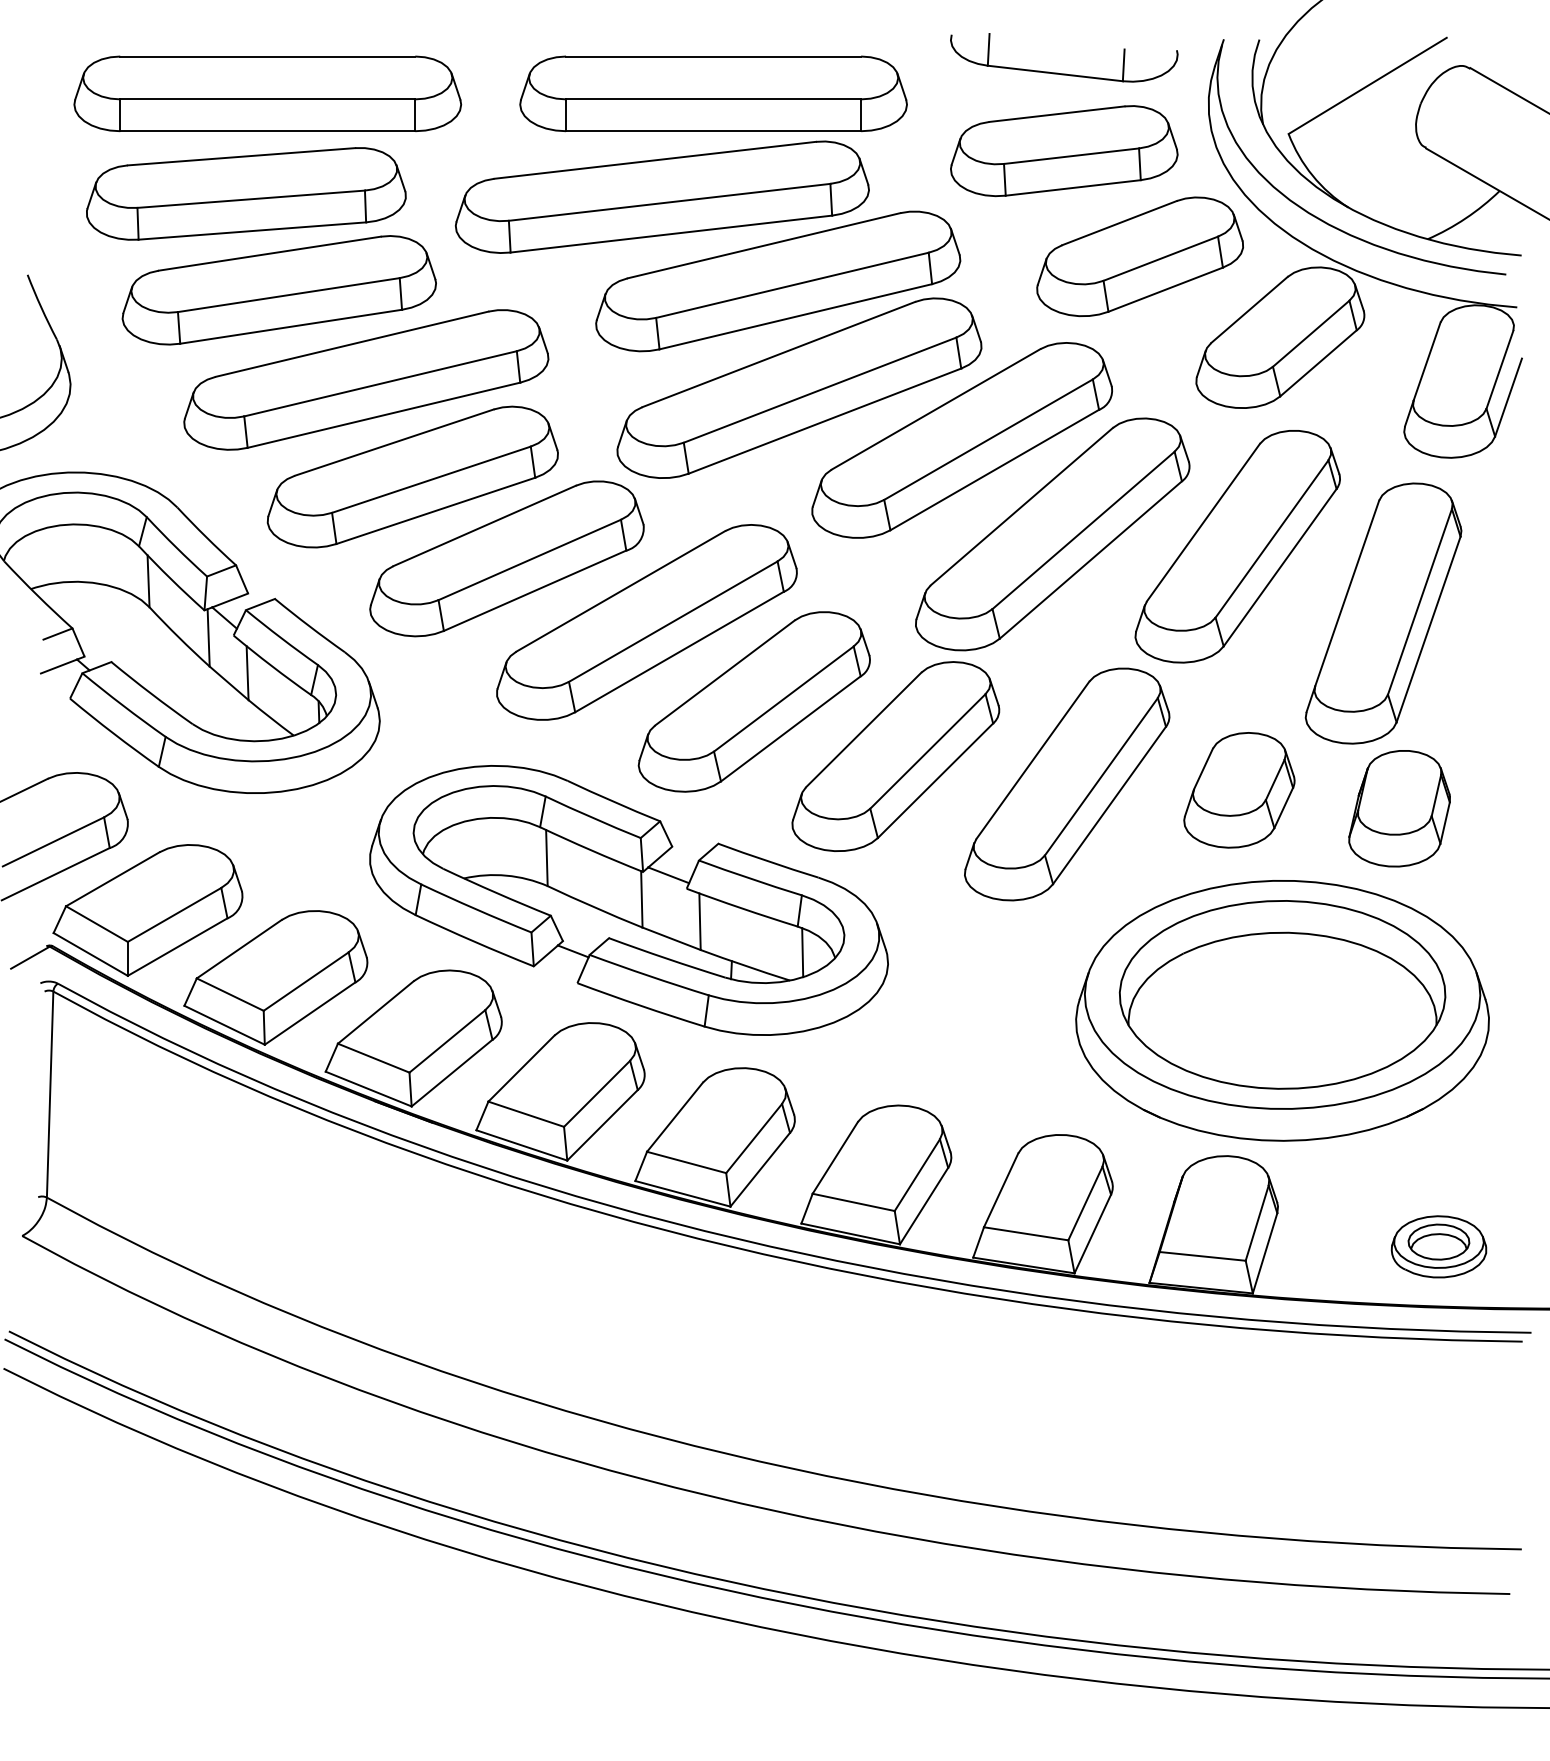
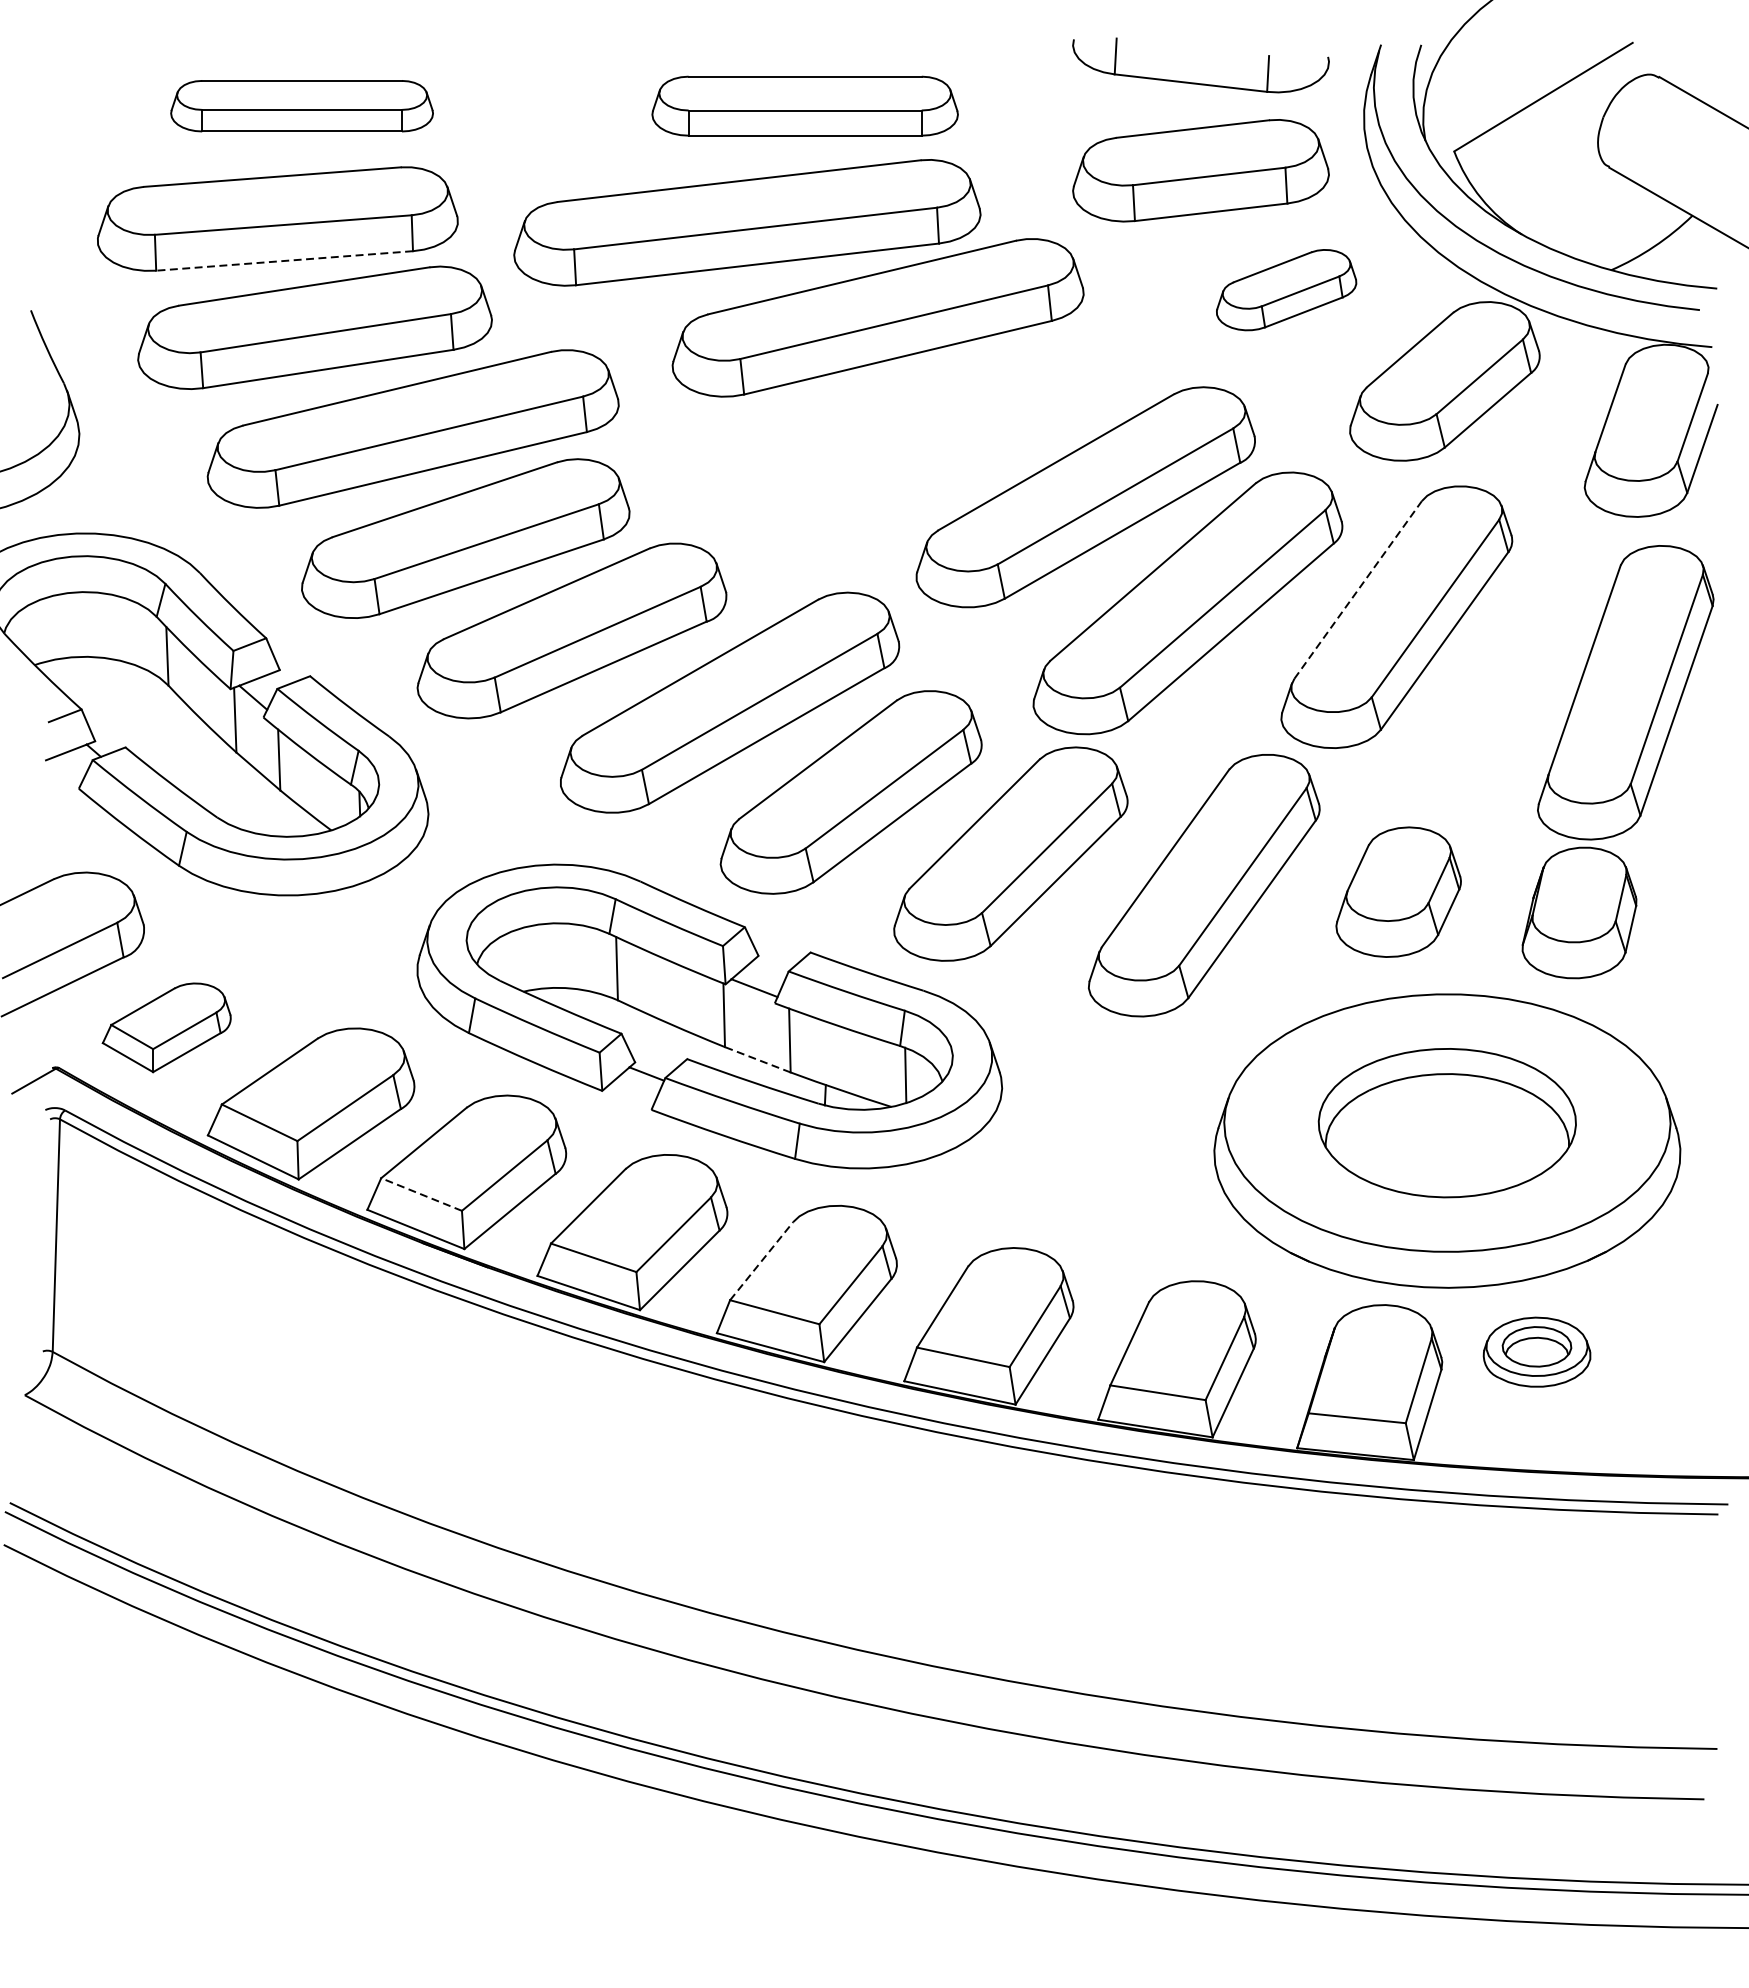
part: (267, 93) -> (301, 105), size x0.6
part: (713, 93) -> (805, 105), size x0.7
line: (251, 231) -> (283, 261), solid -> dashed
part: (1139, 256) -> (1285, 289), size x0.6
part: (799, 387) -> (902, 437), removed
line: (1203, 522) -> (1358, 589), solid -> dashed
part: (1383, 613) -> (1625, 692), moved
part: (147, 910) -> (166, 1027), size x0.6
line: (671, 938) -> (757, 1059), solid -> dashed
part: (1282, 994) -> (1447, 1122), size x0.7
line: (373, 1058) -> (421, 1194), solid -> dashed
line: (675, 1116) -> (762, 1260), solid -> dashed
part: (1438, 1246) -> (1536, 1351), moved

